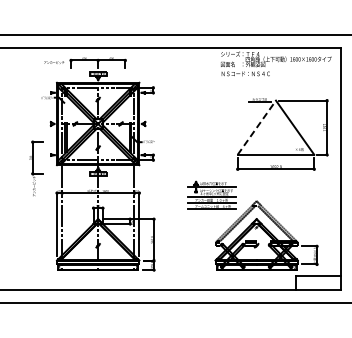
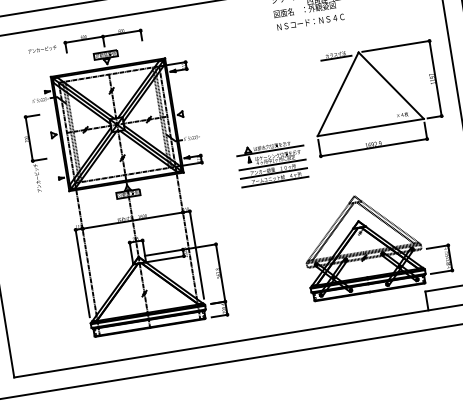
line: (257, 127) -> (339, 93), dashed -> solid
part: (36, 168) -> (36, 152), moved
part: (211, 194) -> (271, 161), moved

